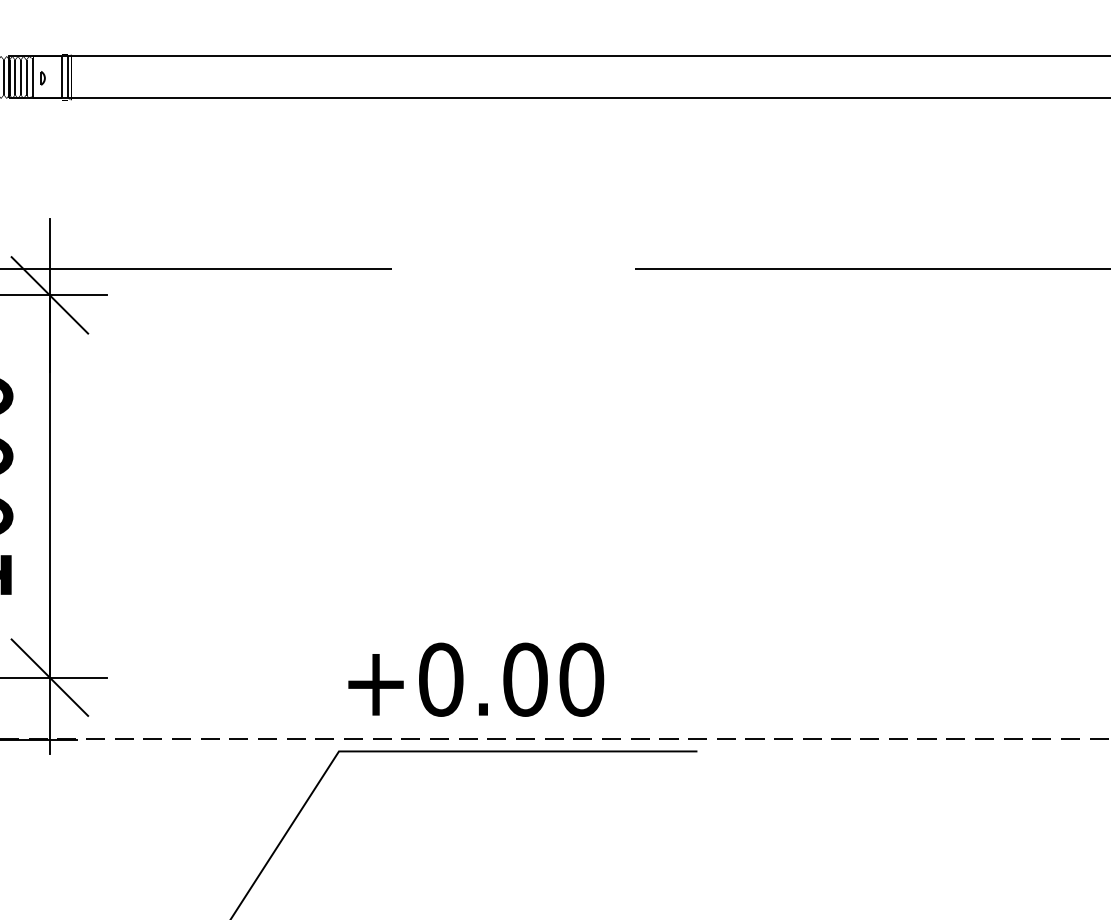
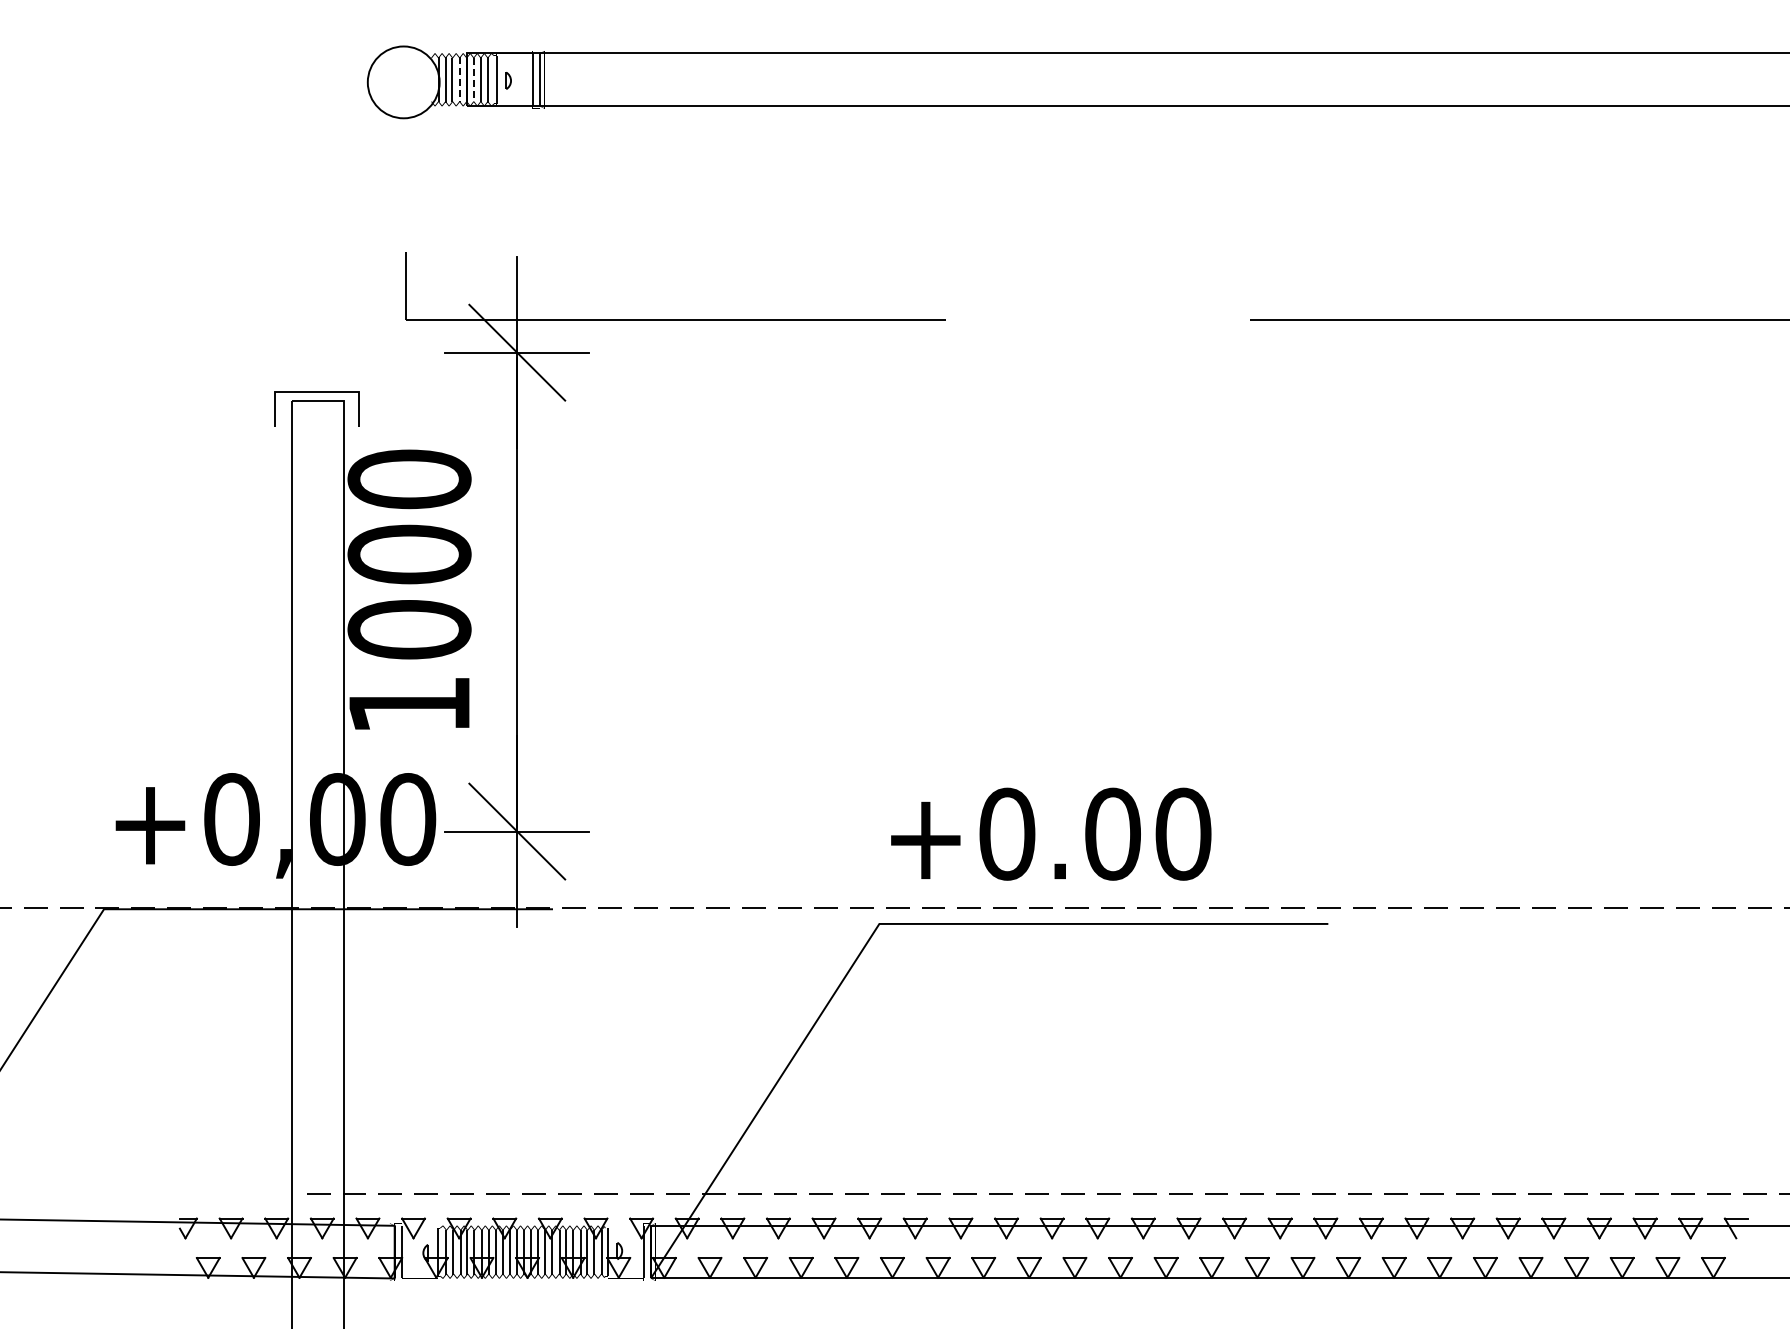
line: (4, 78) -> (460, 80), solid -> dashed
line: (14, 78) -> (473, 80), solid -> dashed

